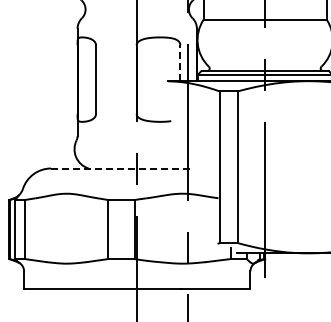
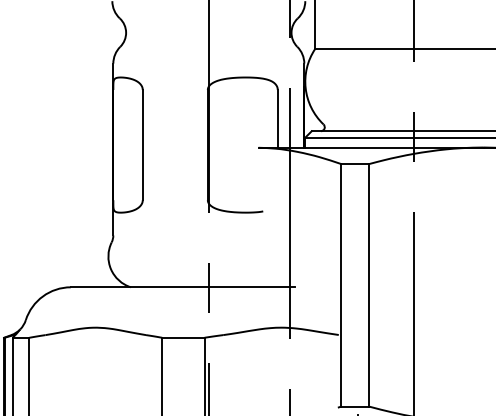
line: (180, 63) -> (278, 119), dashed -> solid
line: (121, 168) -> (183, 287), dashed -> solid

